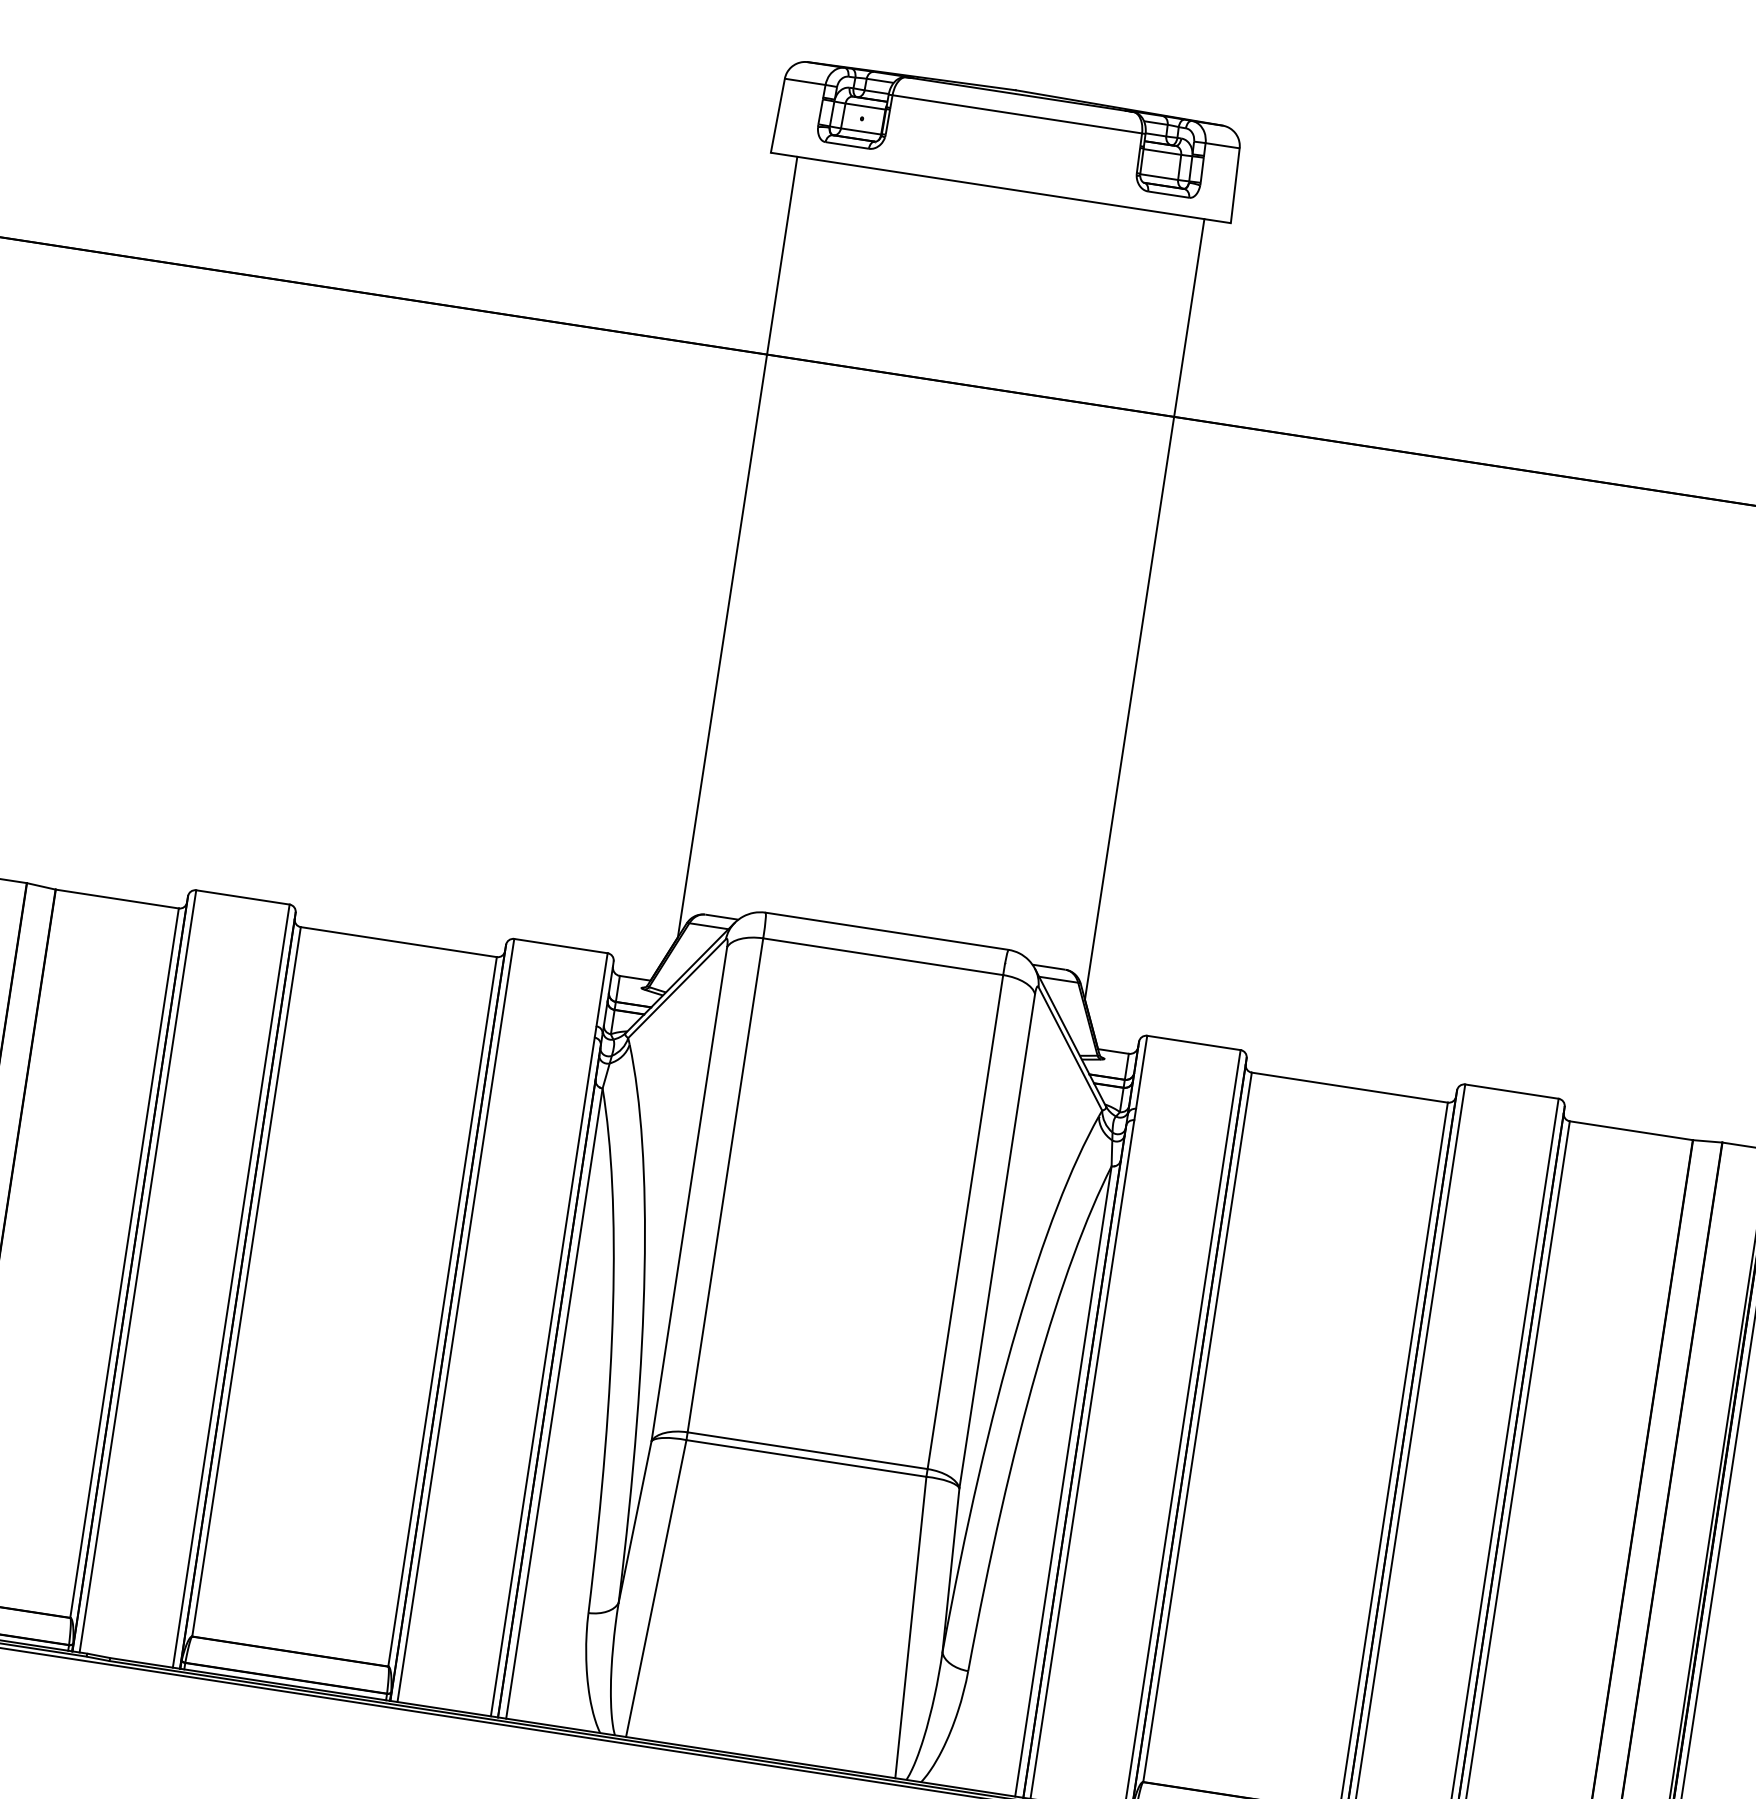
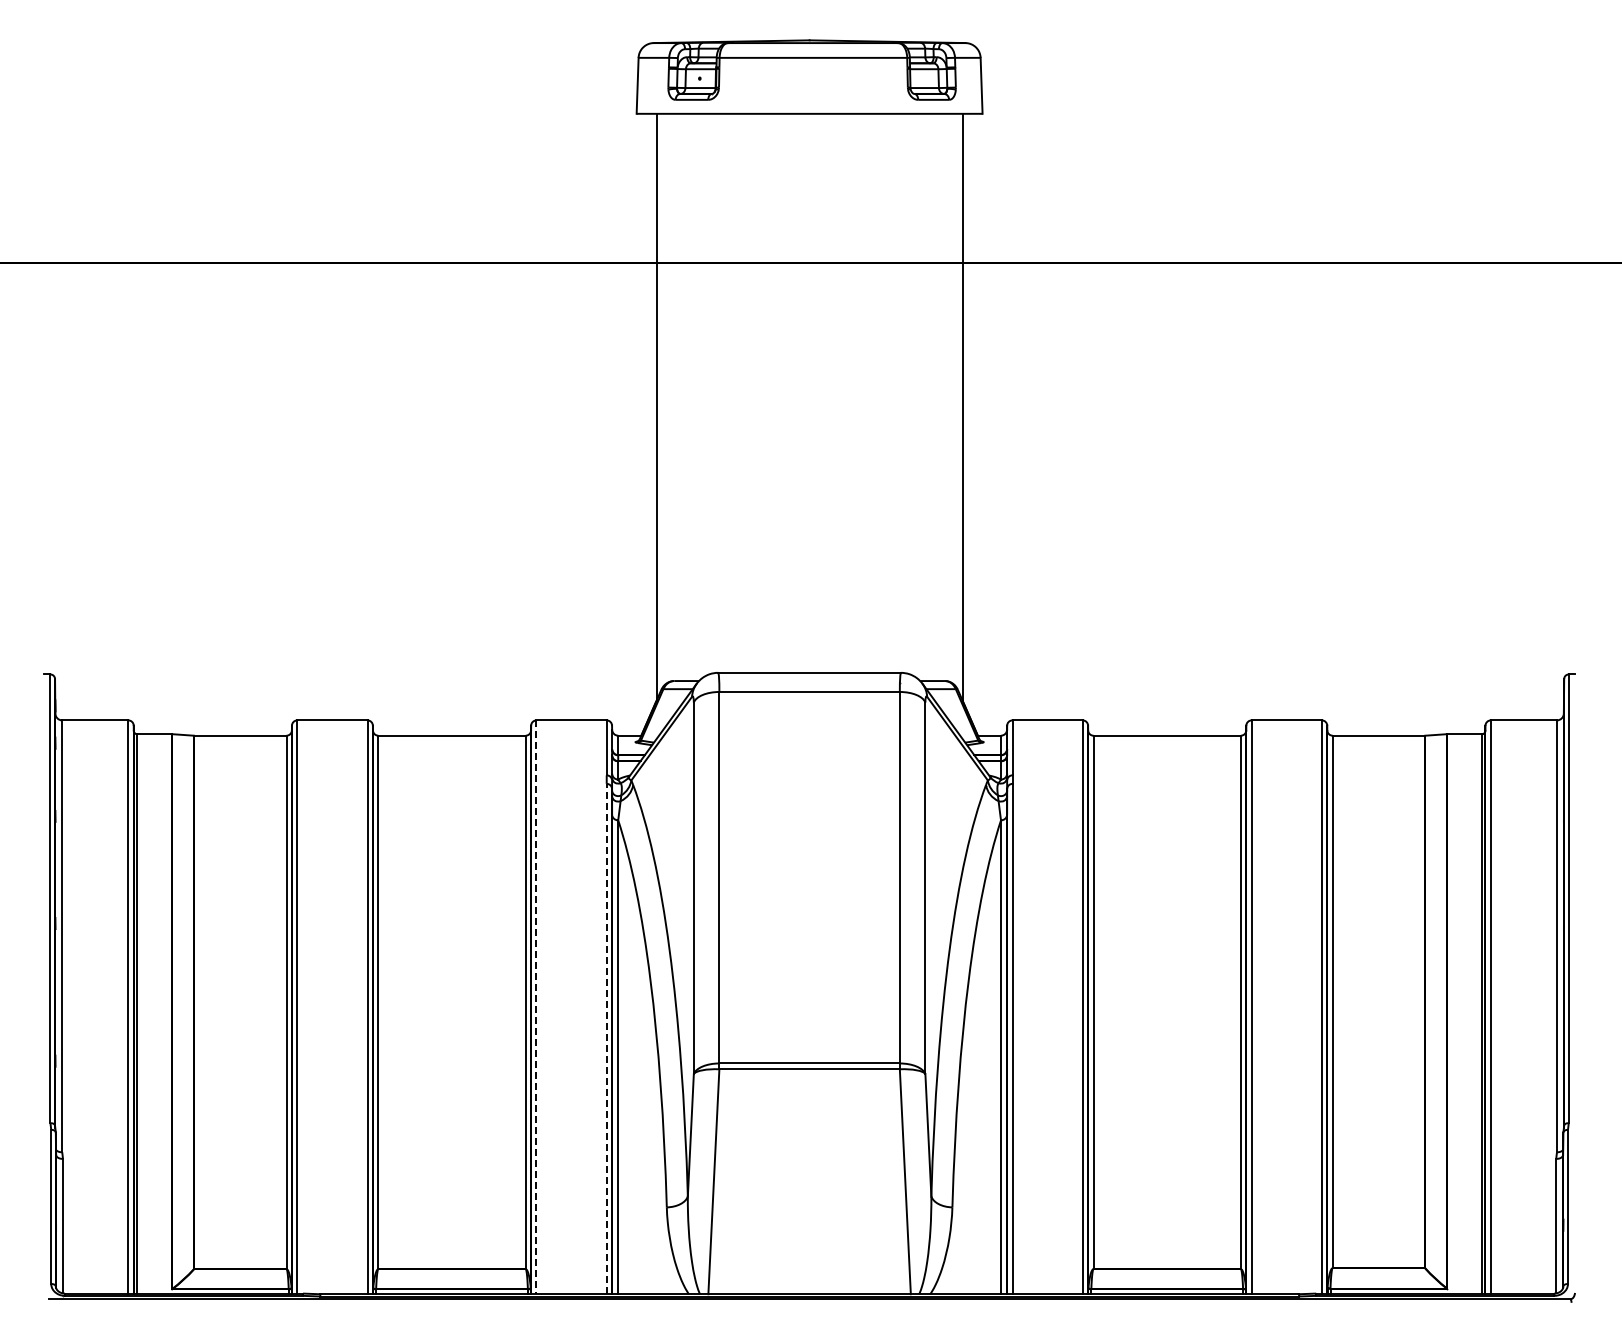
line: (455, 1320) -> (536, 1007), solid -> dashed
line: (542, 1376) -> (606, 1038), solid -> dashed

